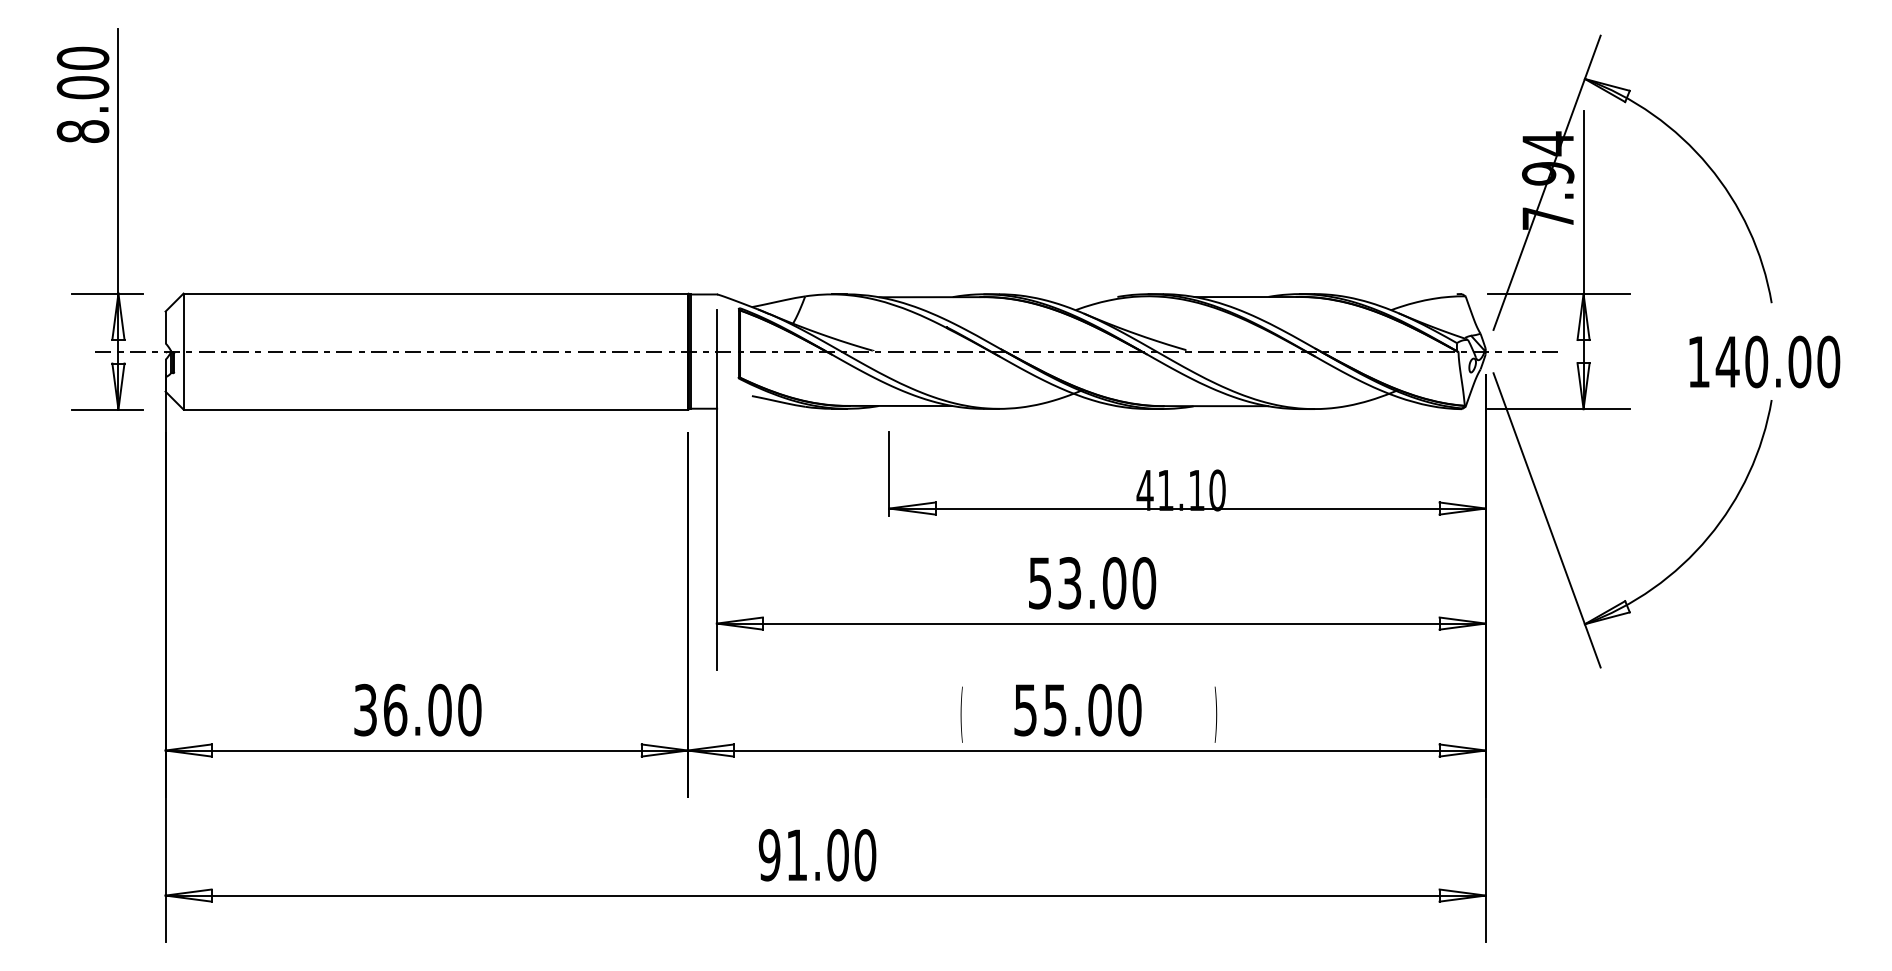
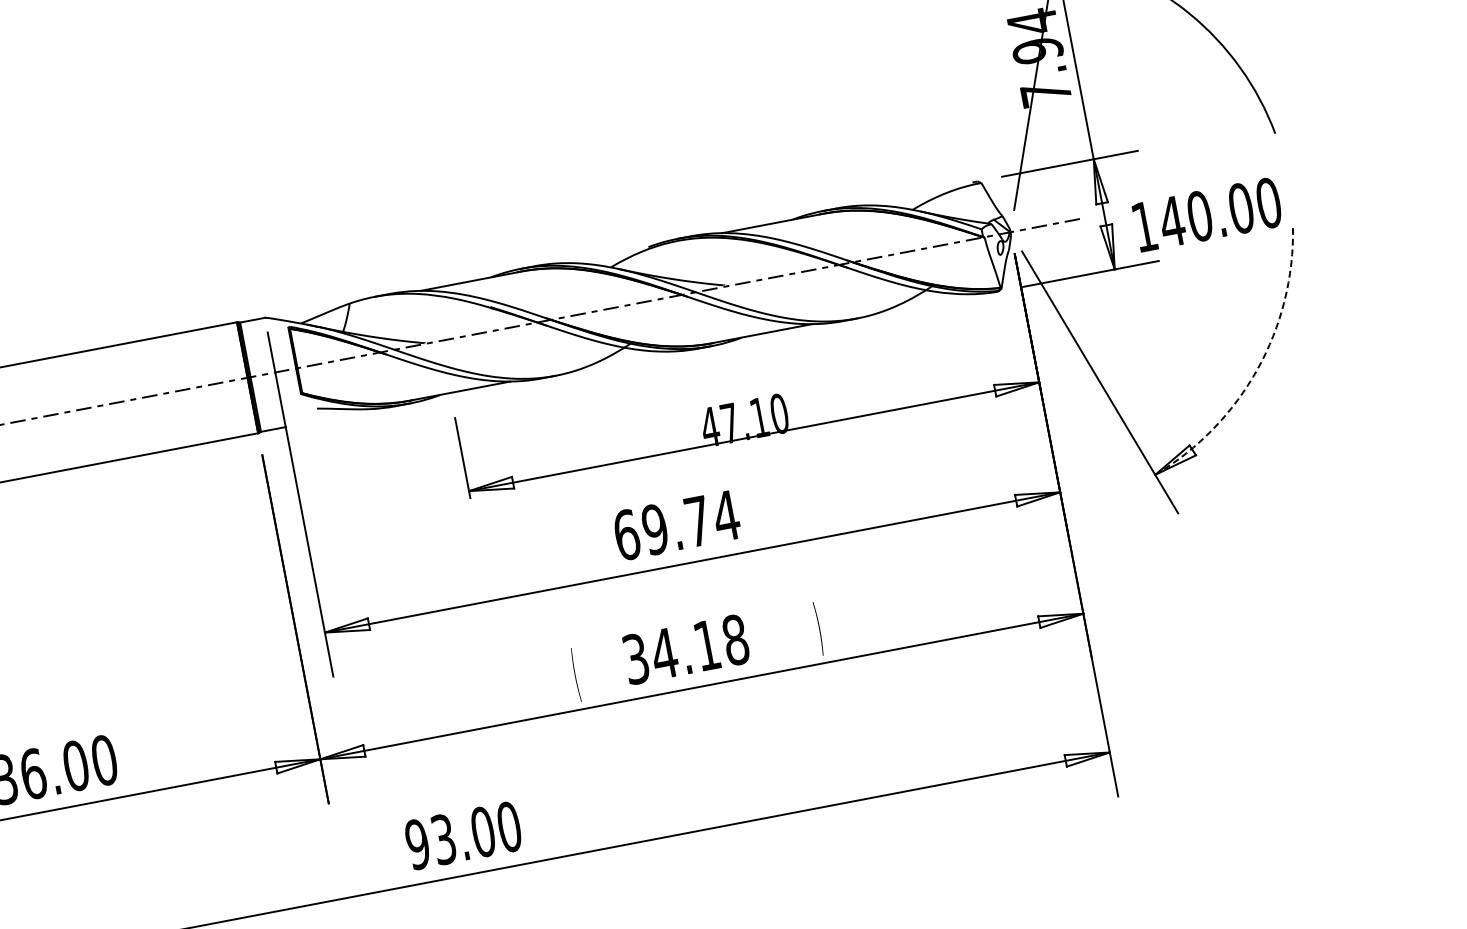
text: (1764, 361) -> (1207, 214), moved
text: (1165, 490) -> (729, 423), 41.10 -> 47.10
arc: (1708, 537) -> (1257, 369), solid -> dashed
text: (1092, 583) -> (676, 525), 53.00 -> 69.74
text: (1077, 709) -> (685, 648), 55.00 -> 34.18
text: (796, 855) -> (443, 839), 91.00 -> 93.00

